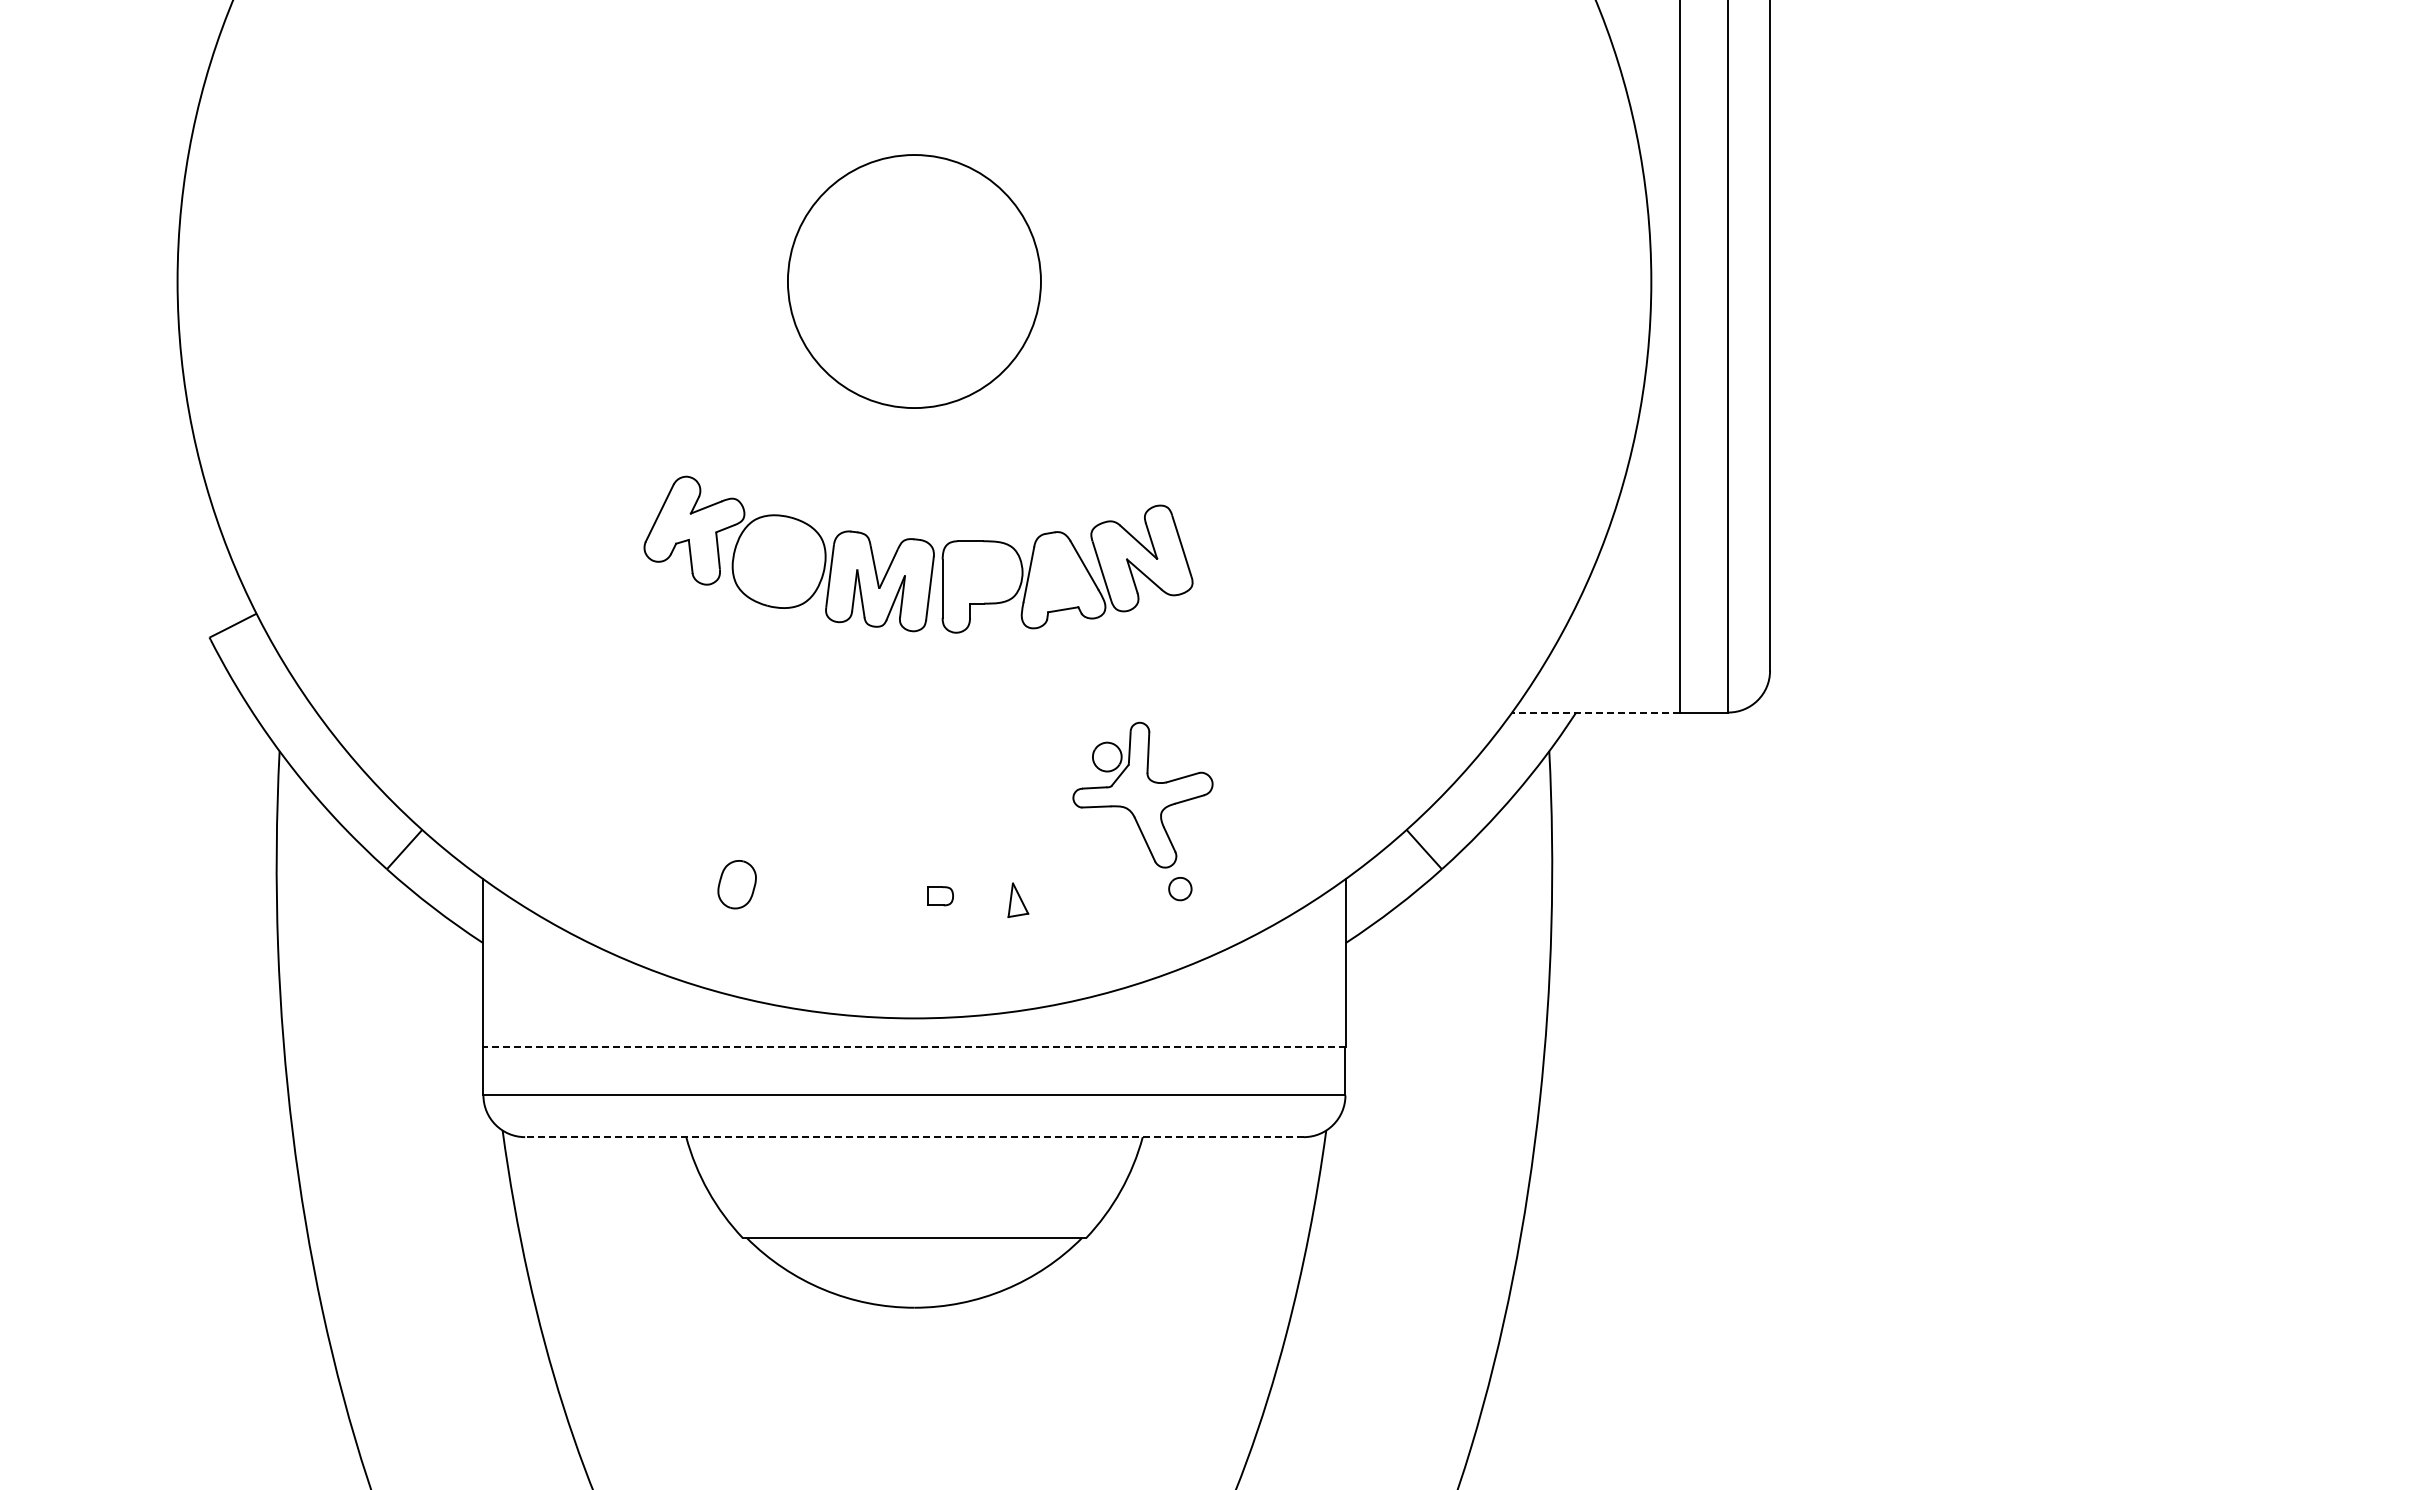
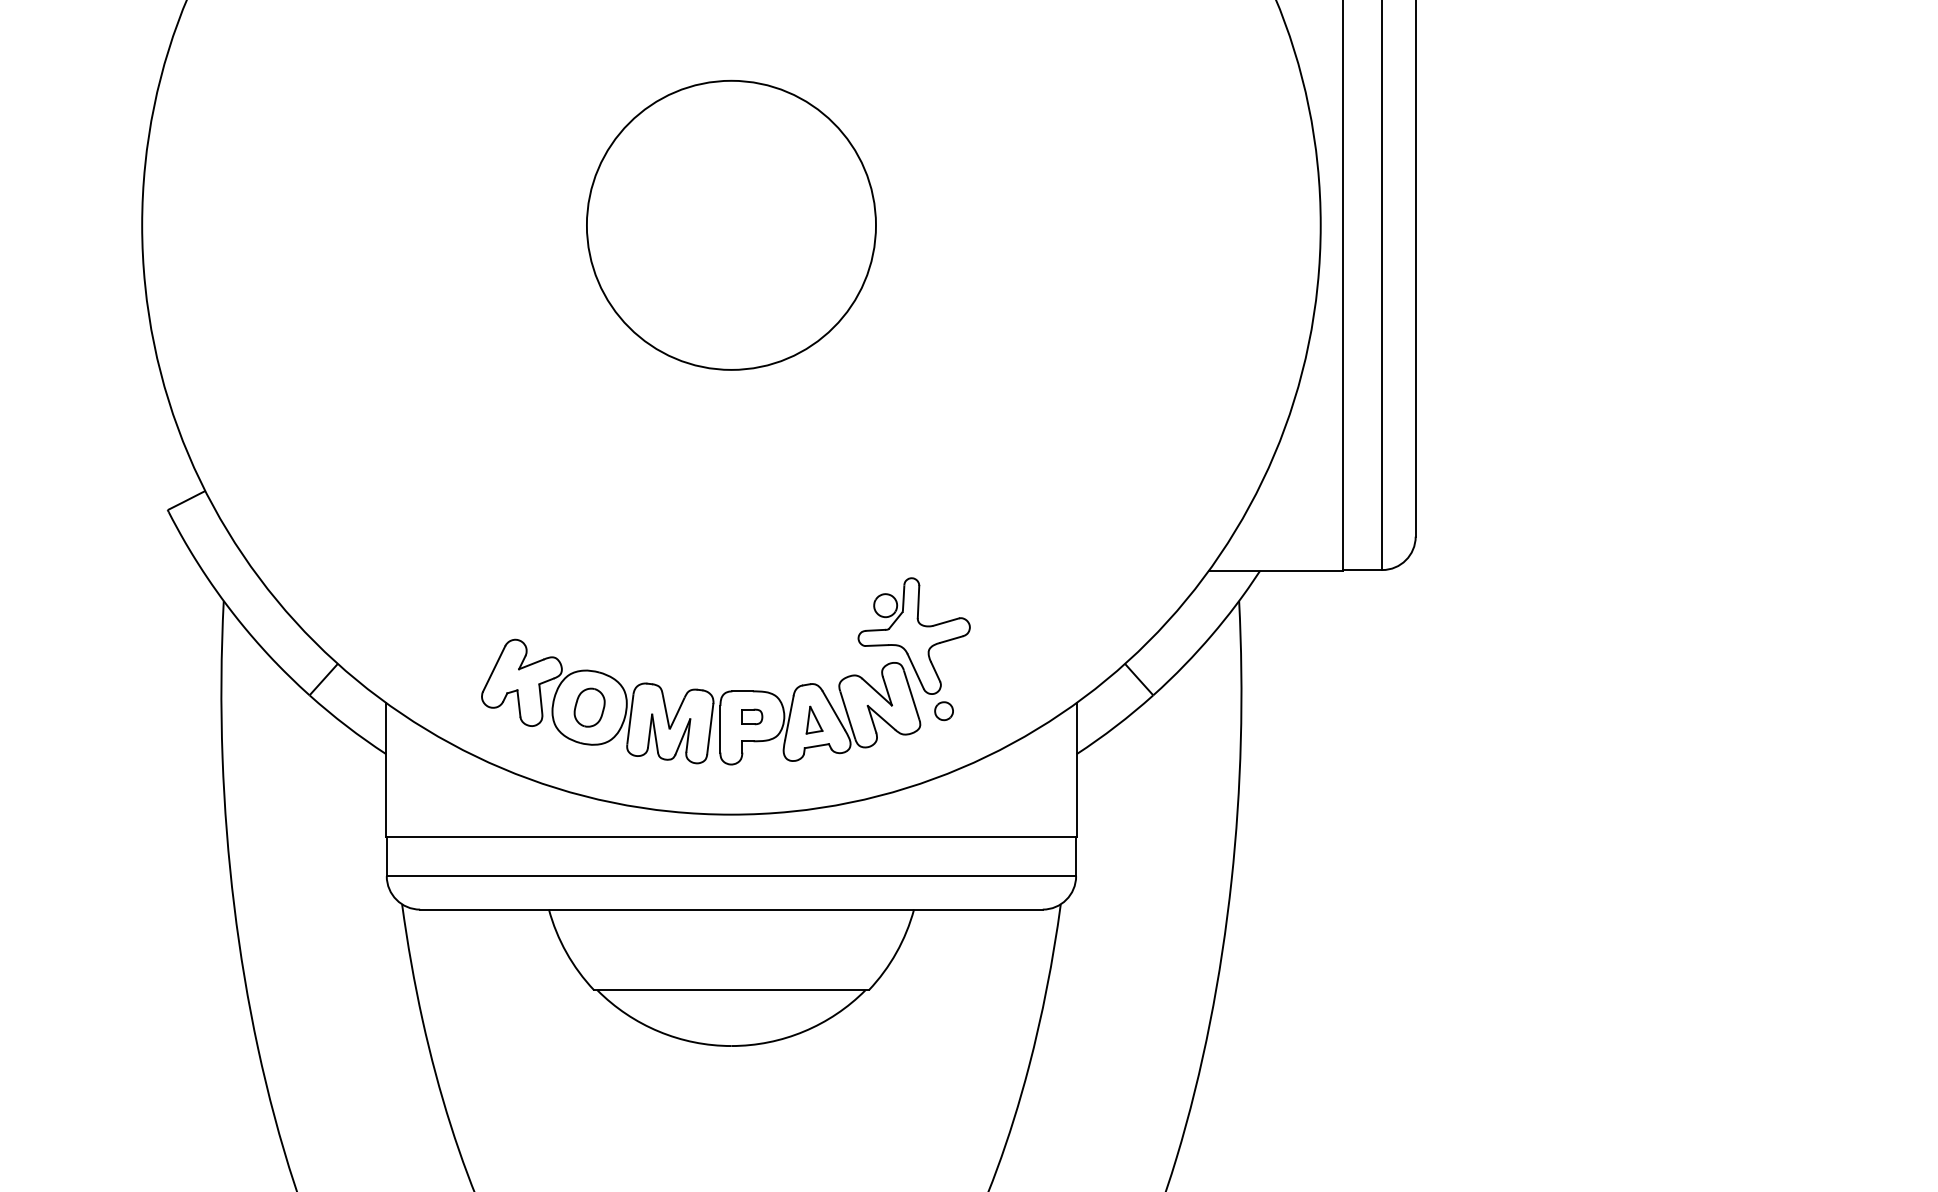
circle: (914, 281) -> (731, 225), size x1.43
part: (918, 554) -> (701, 701), moved
line: (1595, 713) -> (1276, 570), dashed -> solid
line: (914, 1046) -> (731, 837), dashed -> solid
line: (913, 1137) -> (730, 909), dashed -> solid

